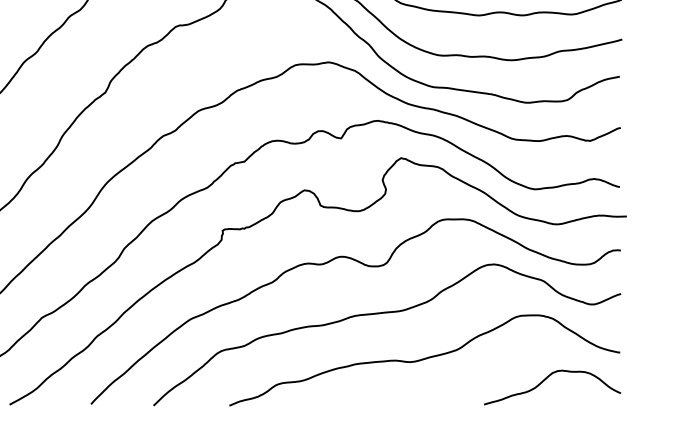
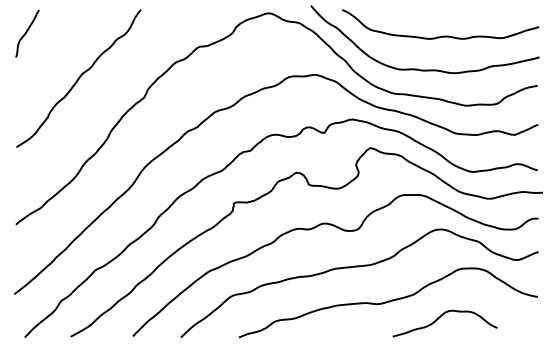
curve: (545, 380) -> (439, 318), moved

